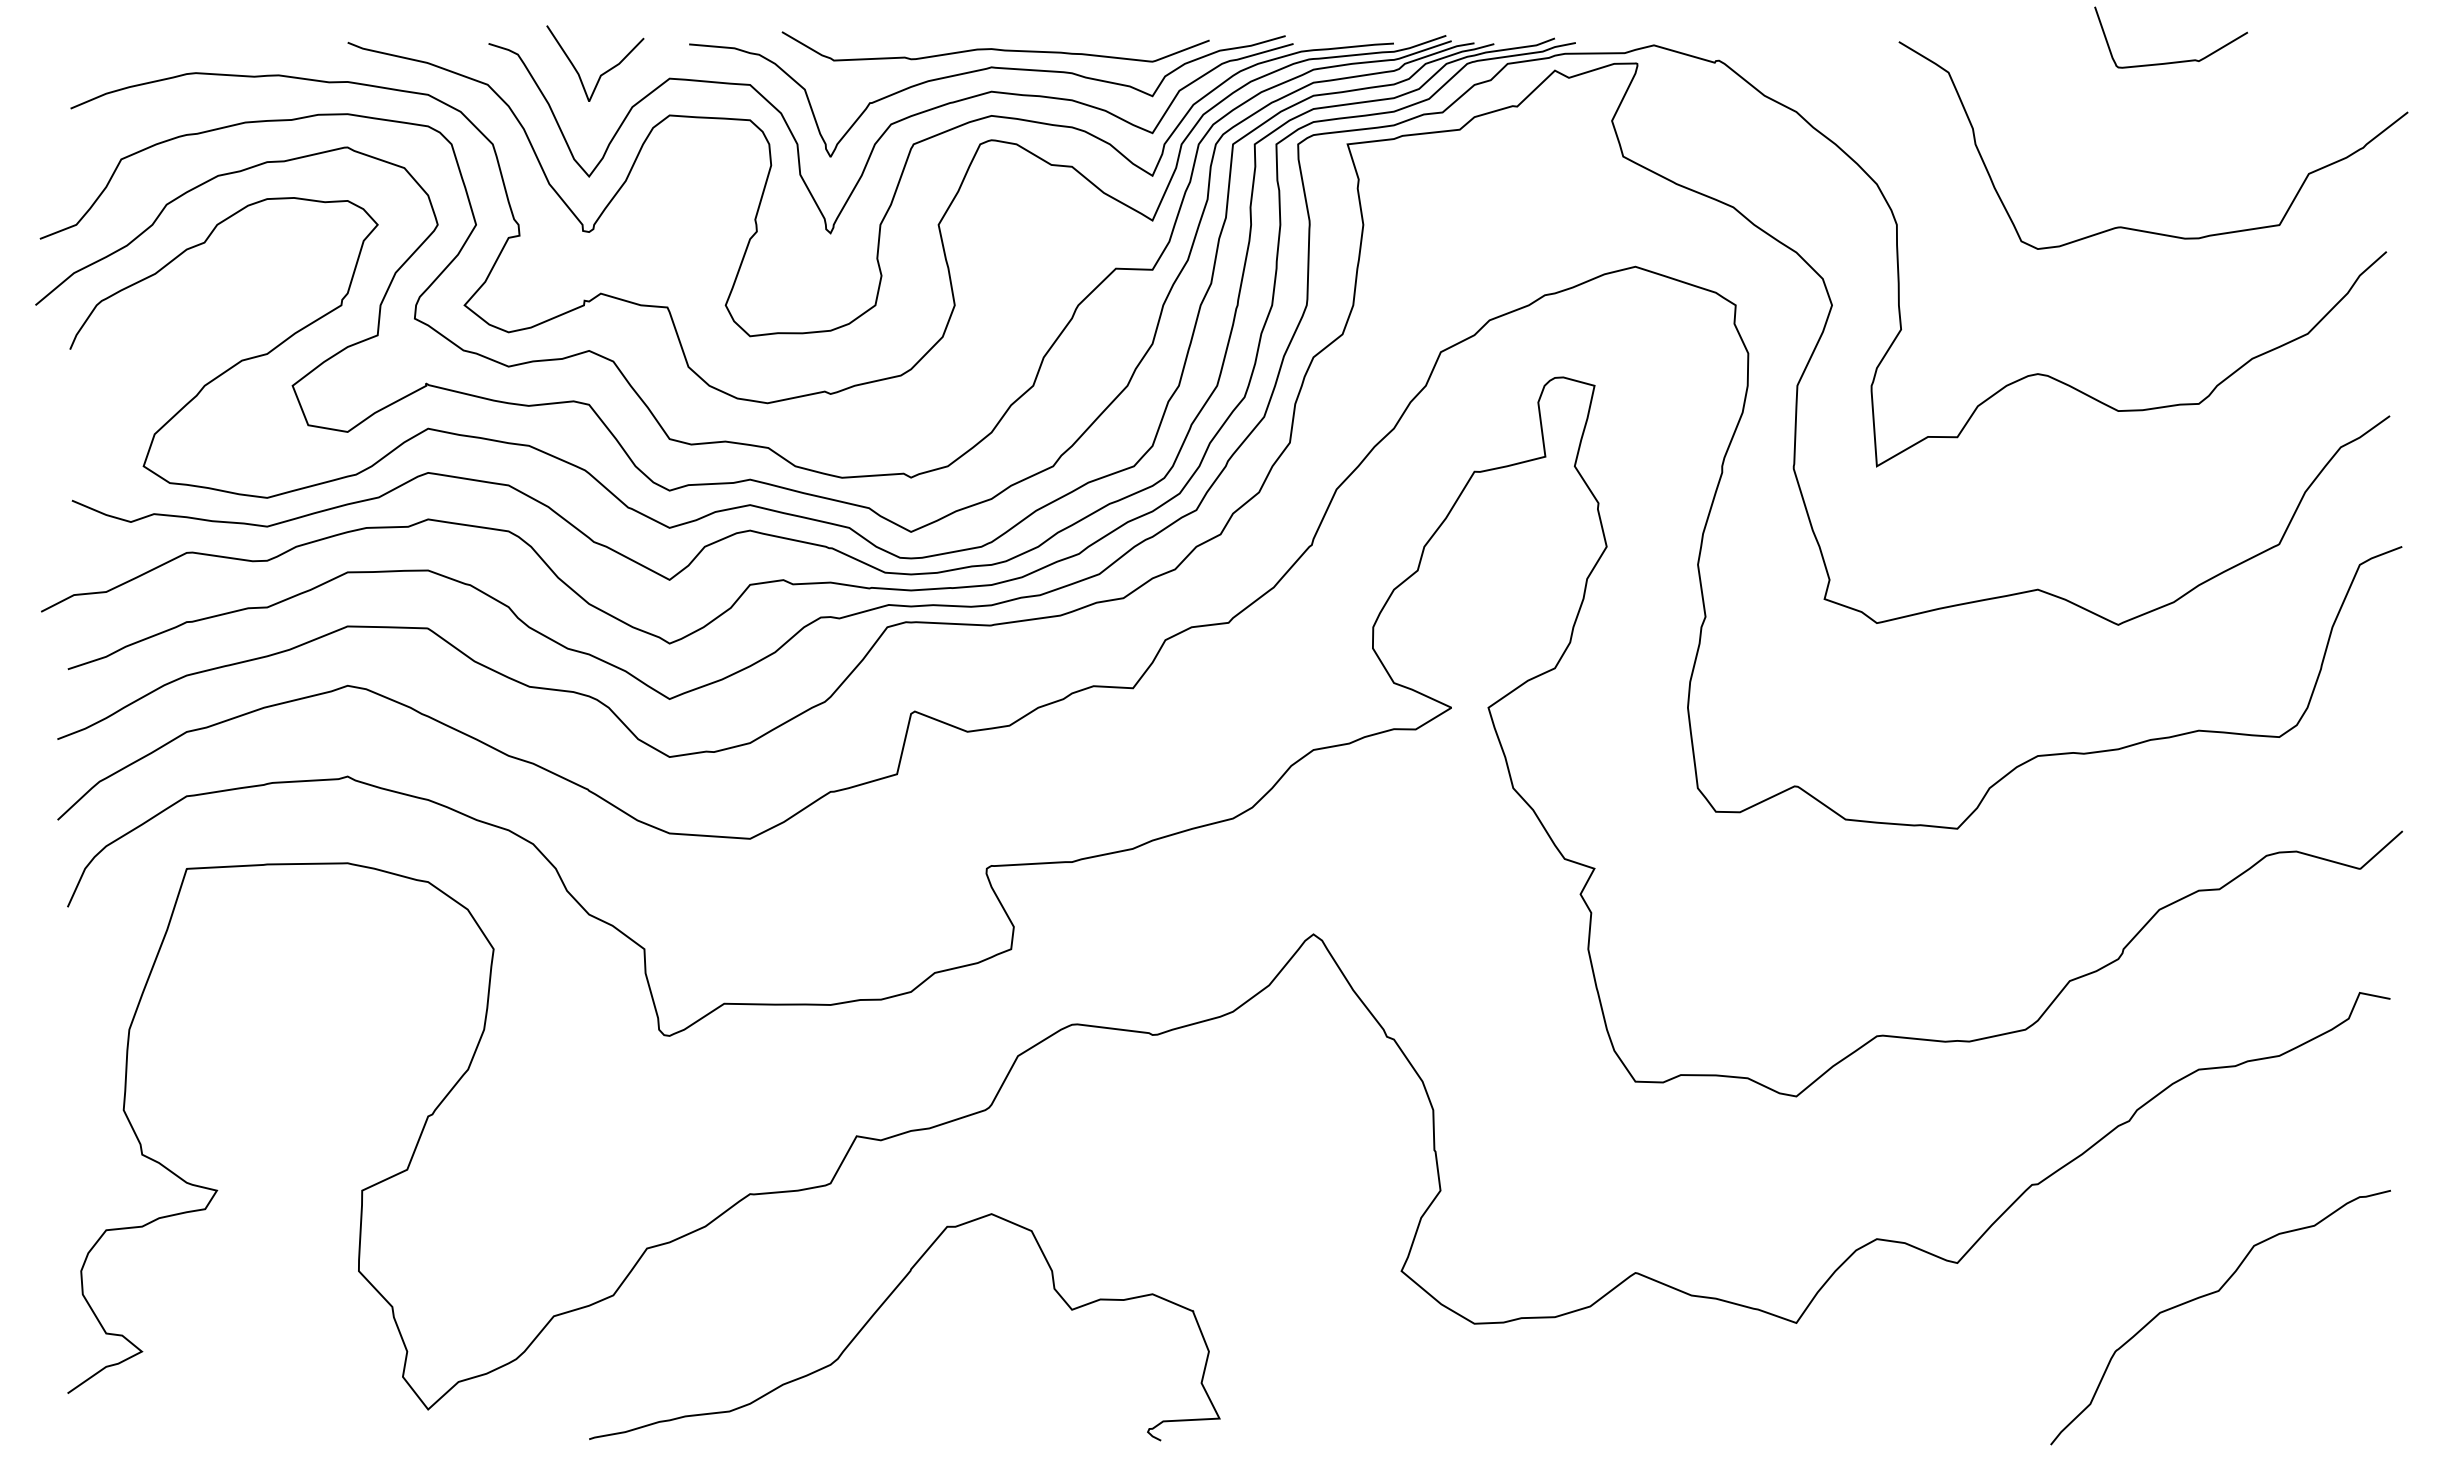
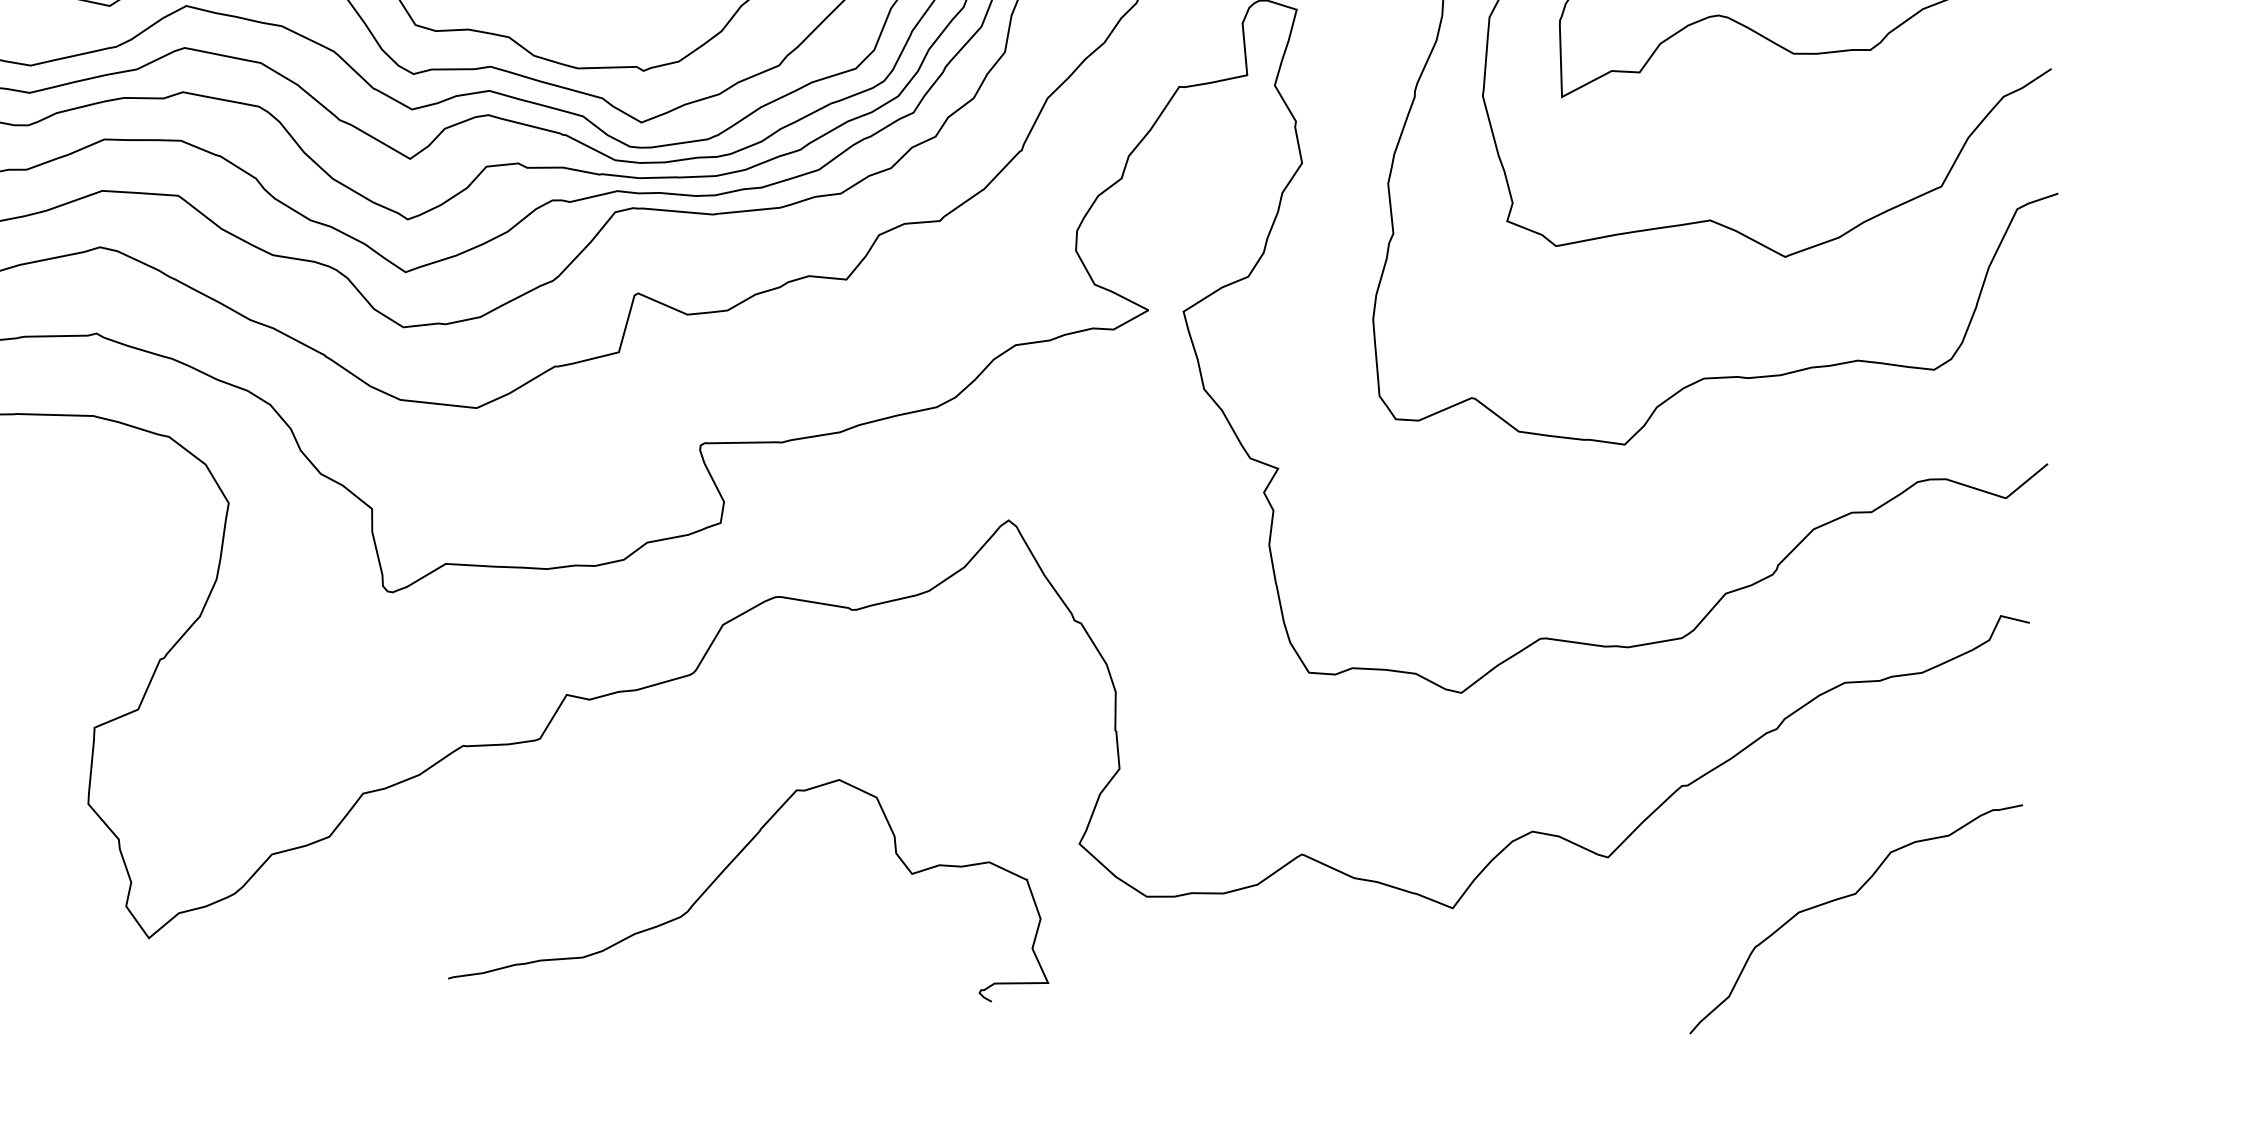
curve: (880, 1308) -> (730, 865), moved

